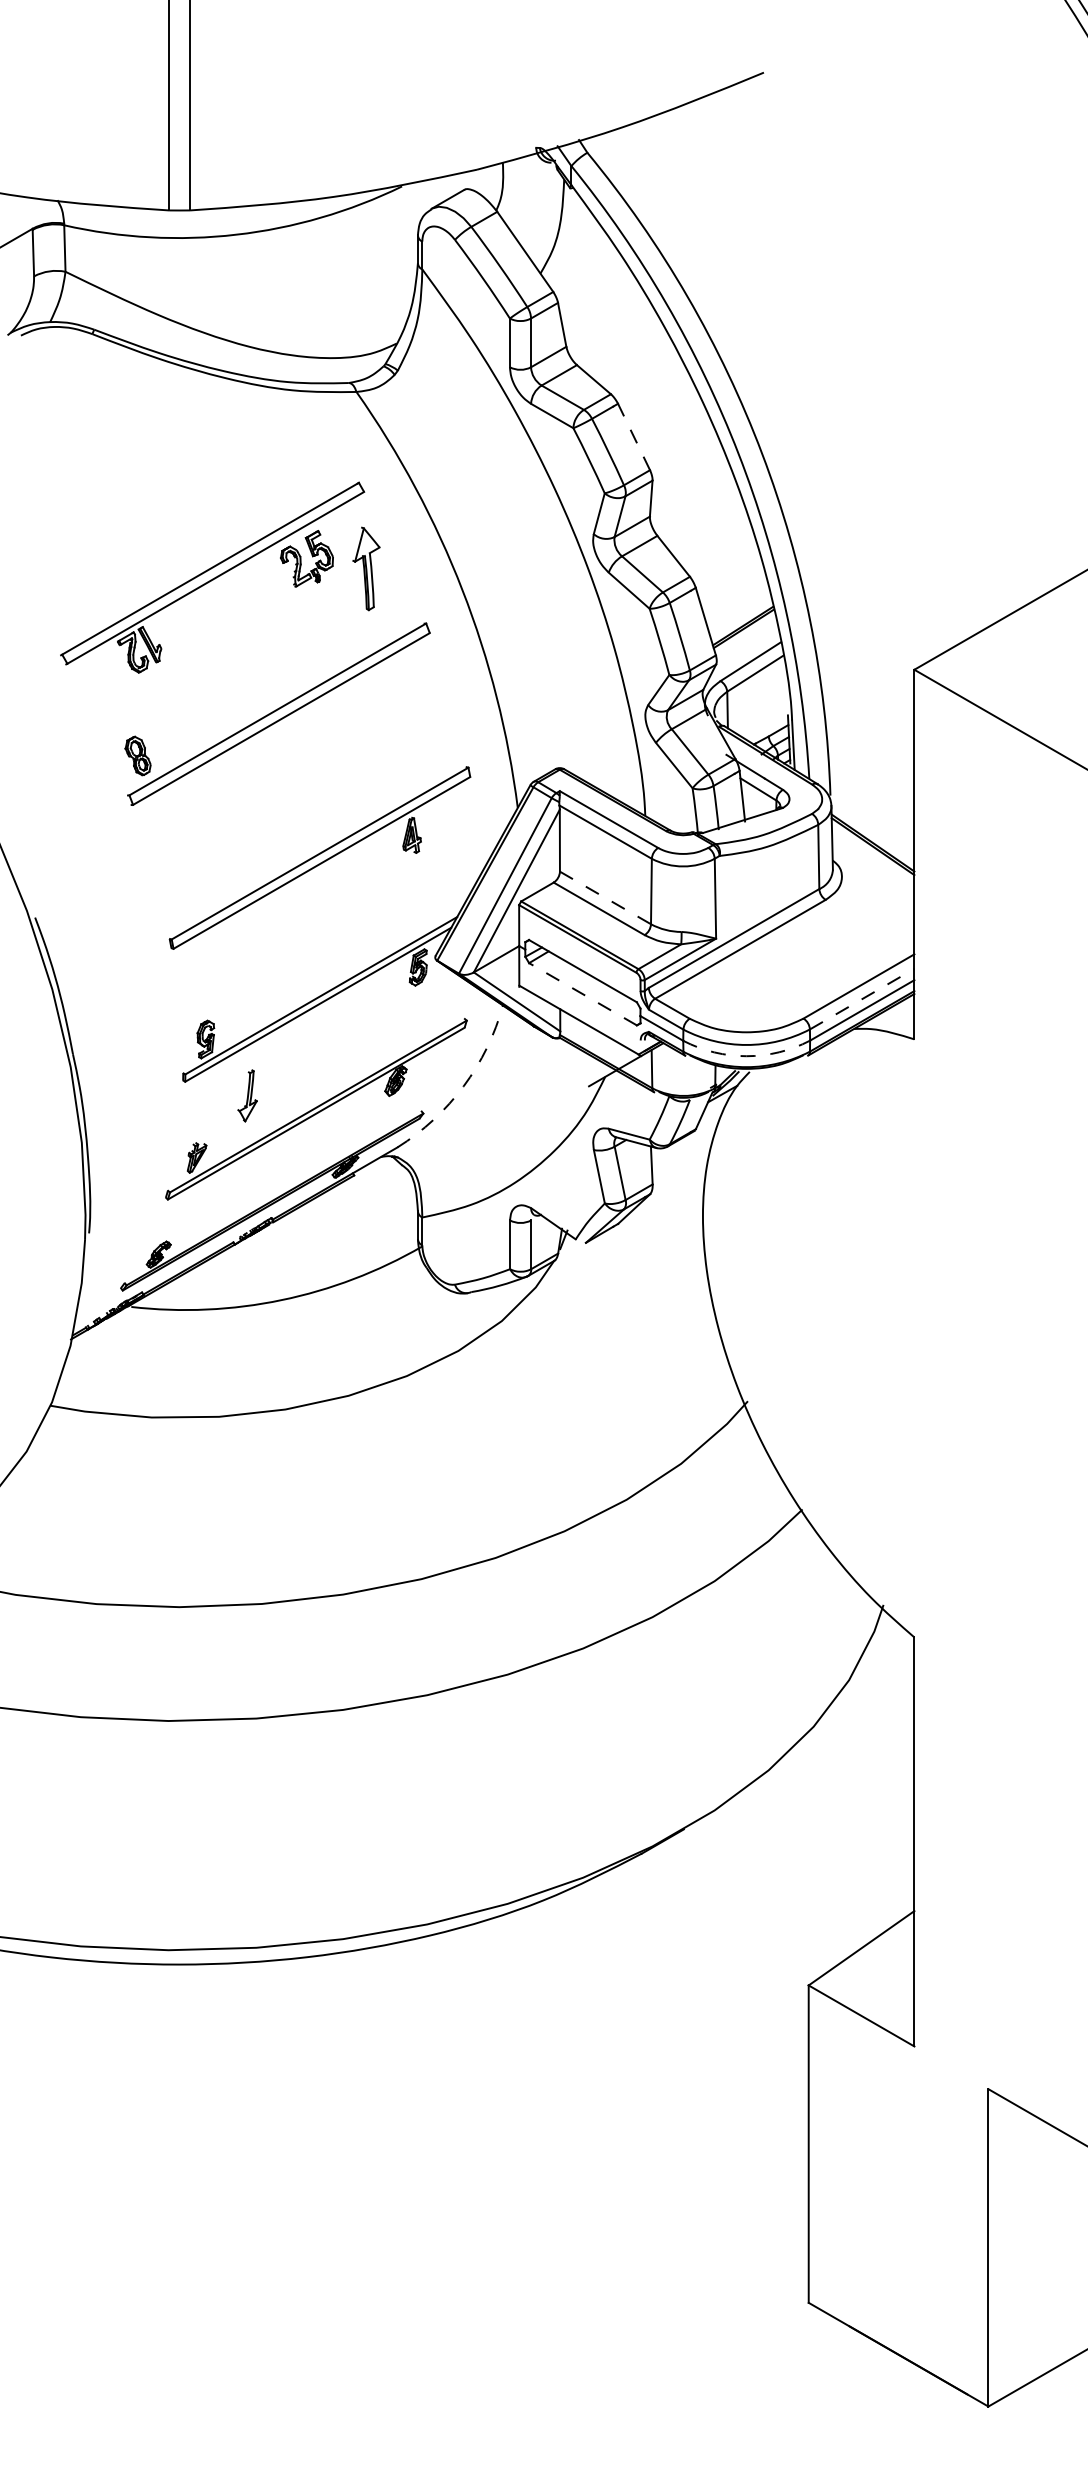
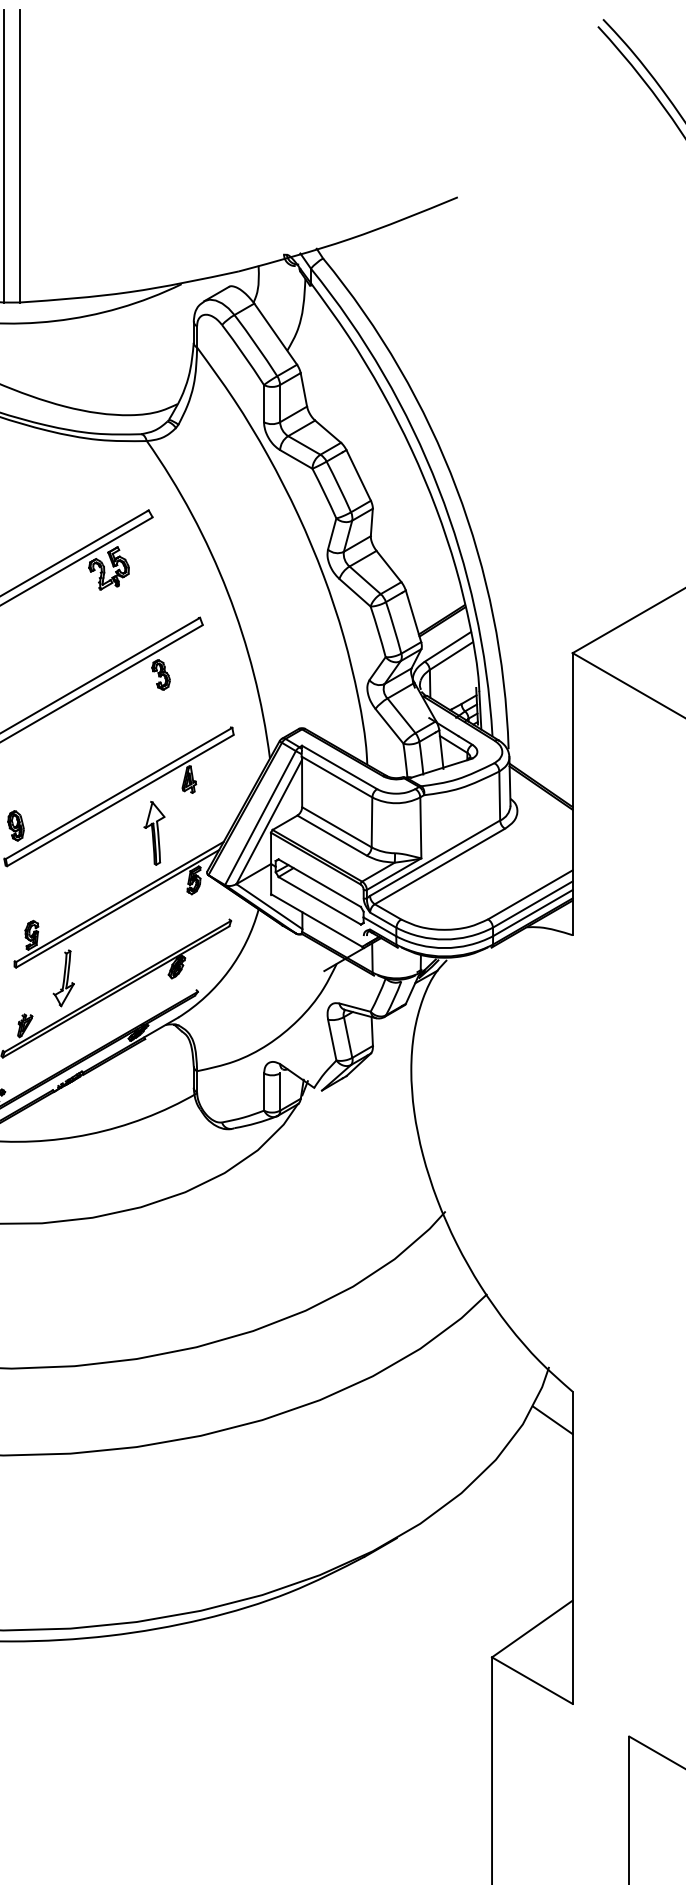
line: (634, 437) -> (359, 475), dashed -> solid
part: (366, 568) -> (154, 833), moved
part: (374, 698) -> (160, 675), added
part: (185, 896) -> (16, 826), added
line: (605, 897) -> (336, 826), dashed -> solid
line: (582, 994) -> (319, 900), dashed -> solid
line: (862, 998) -> (533, 904), dashed -> solid
arc: (746, 1056) -> (444, 948), dashed -> solid
arc: (463, 1086) -> (228, 971), dashed -> solid
part: (247, 1095) -> (63, 978), size x1.43
line: (888, 1674) -> (552, 1420), added

